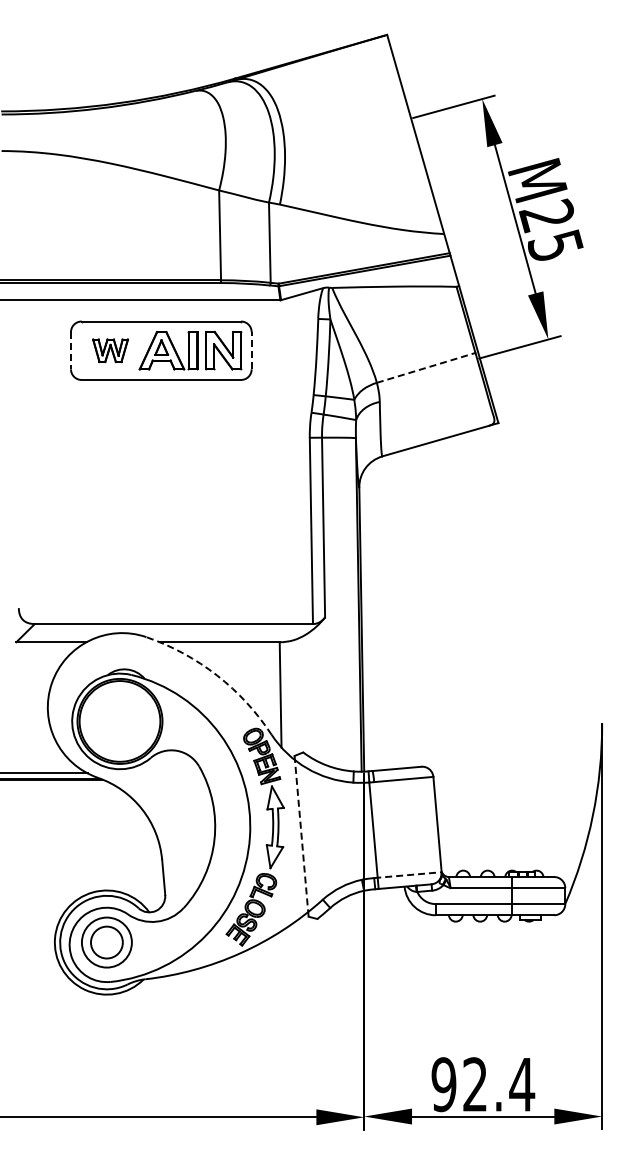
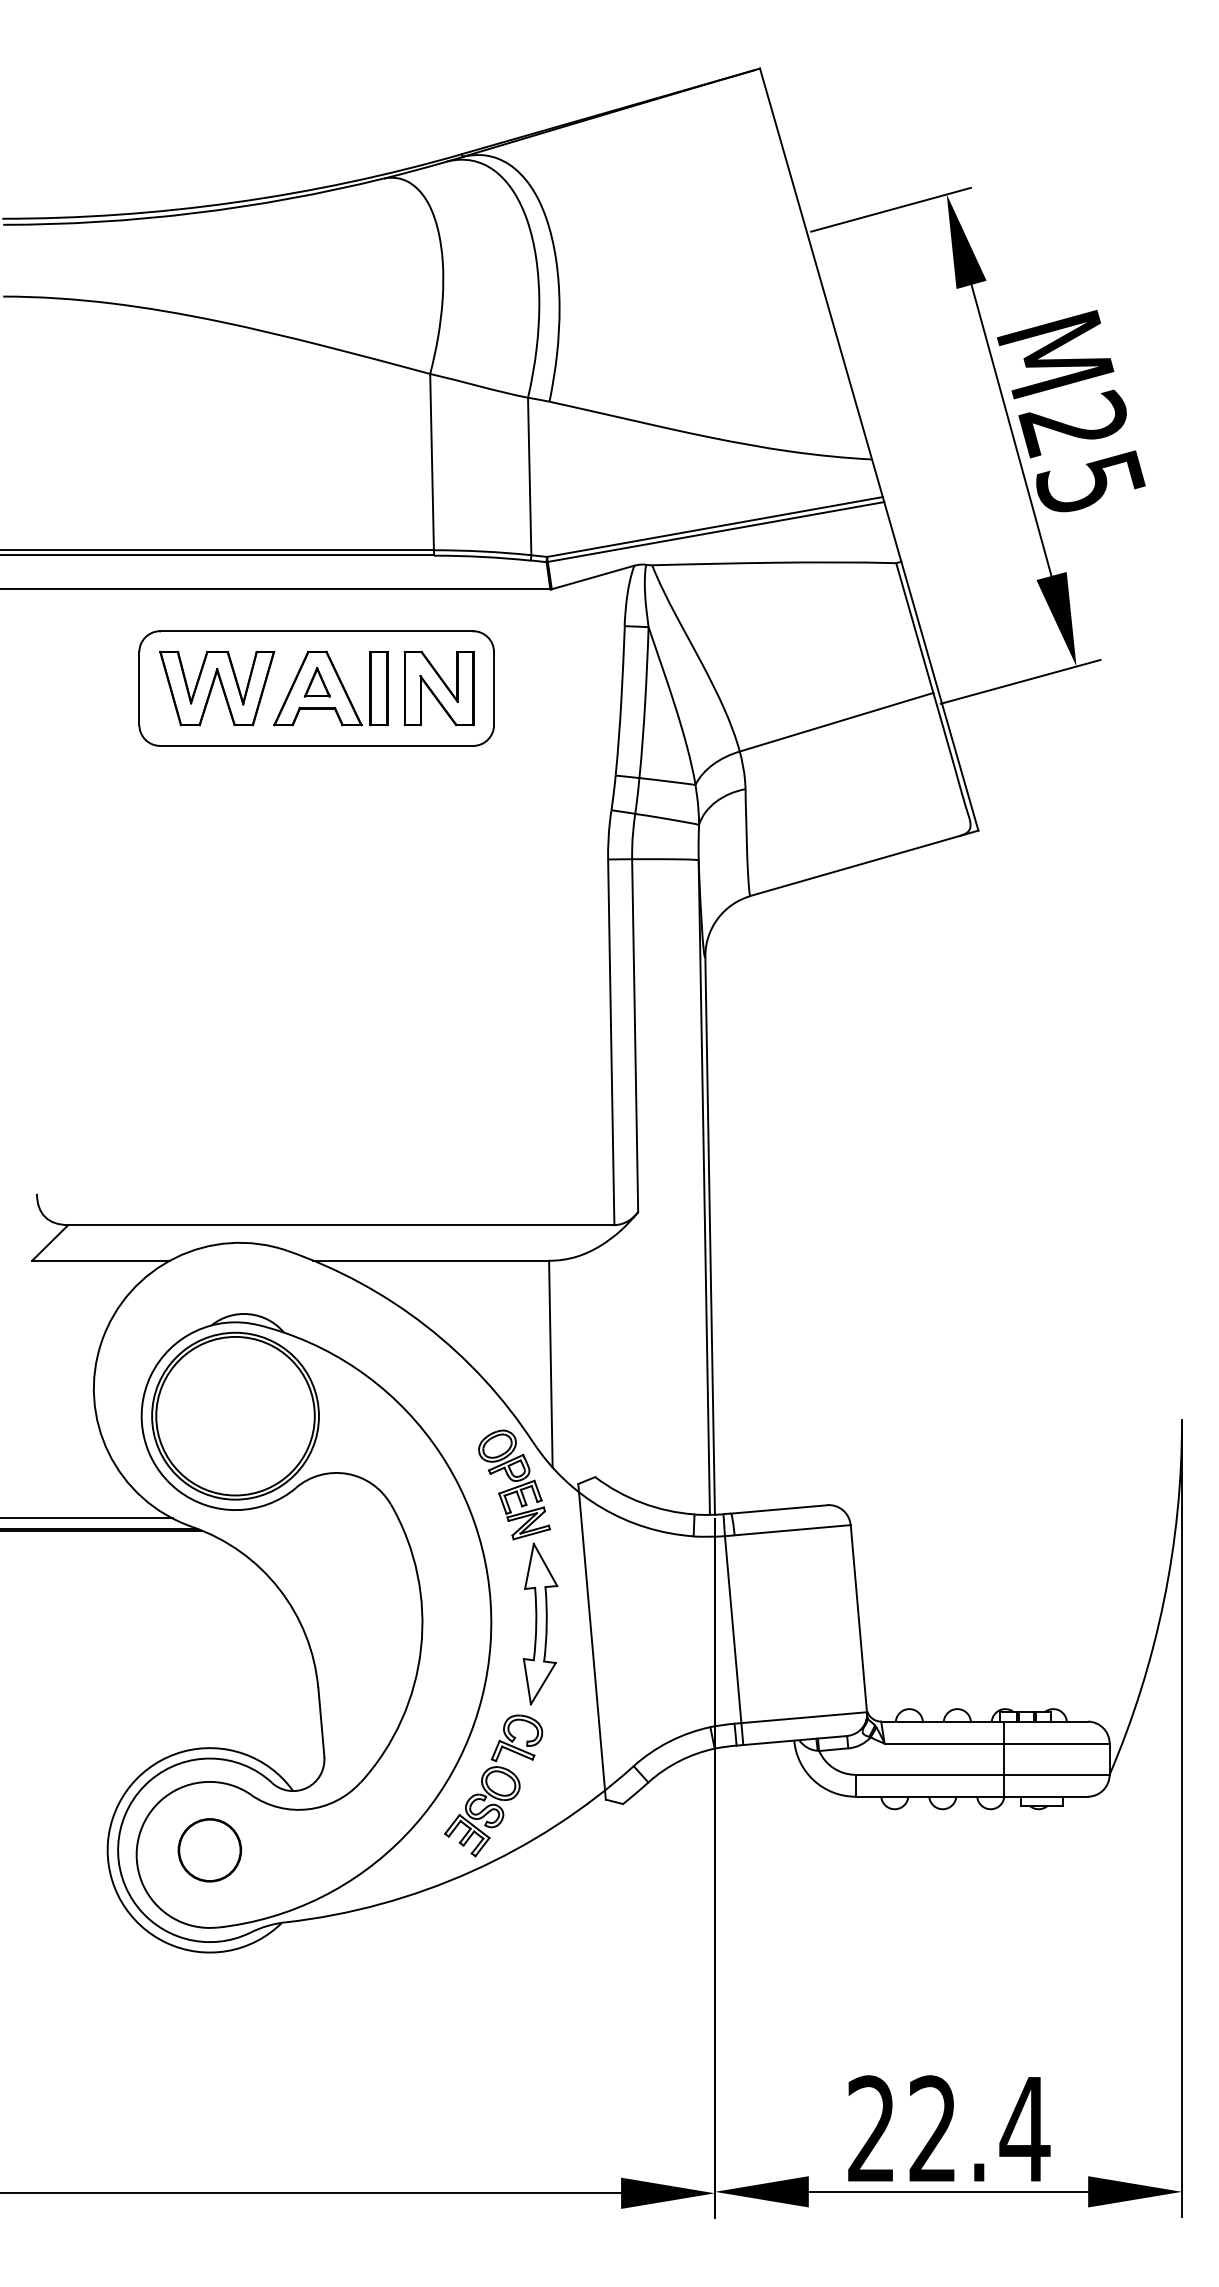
line: (71, 350) -> (140, 688), dashed -> solid
part: (110, 350) -> (216, 688), size x1.67
line: (251, 350) -> (493, 688), dashed -> solid
line: (426, 367) -> (837, 721), dashed -> solid
arc: (217, 675) -> (426, 1326), dashed -> solid
line: (301, 836) -> (591, 1642), dashed -> solid
line: (407, 875) -> (799, 1718), dashed -> solid
circle: (106, 942) -> (209, 1850), size x0.62
text: (443, 1084) -> (870, 2128), 92.4 -> 22.4

